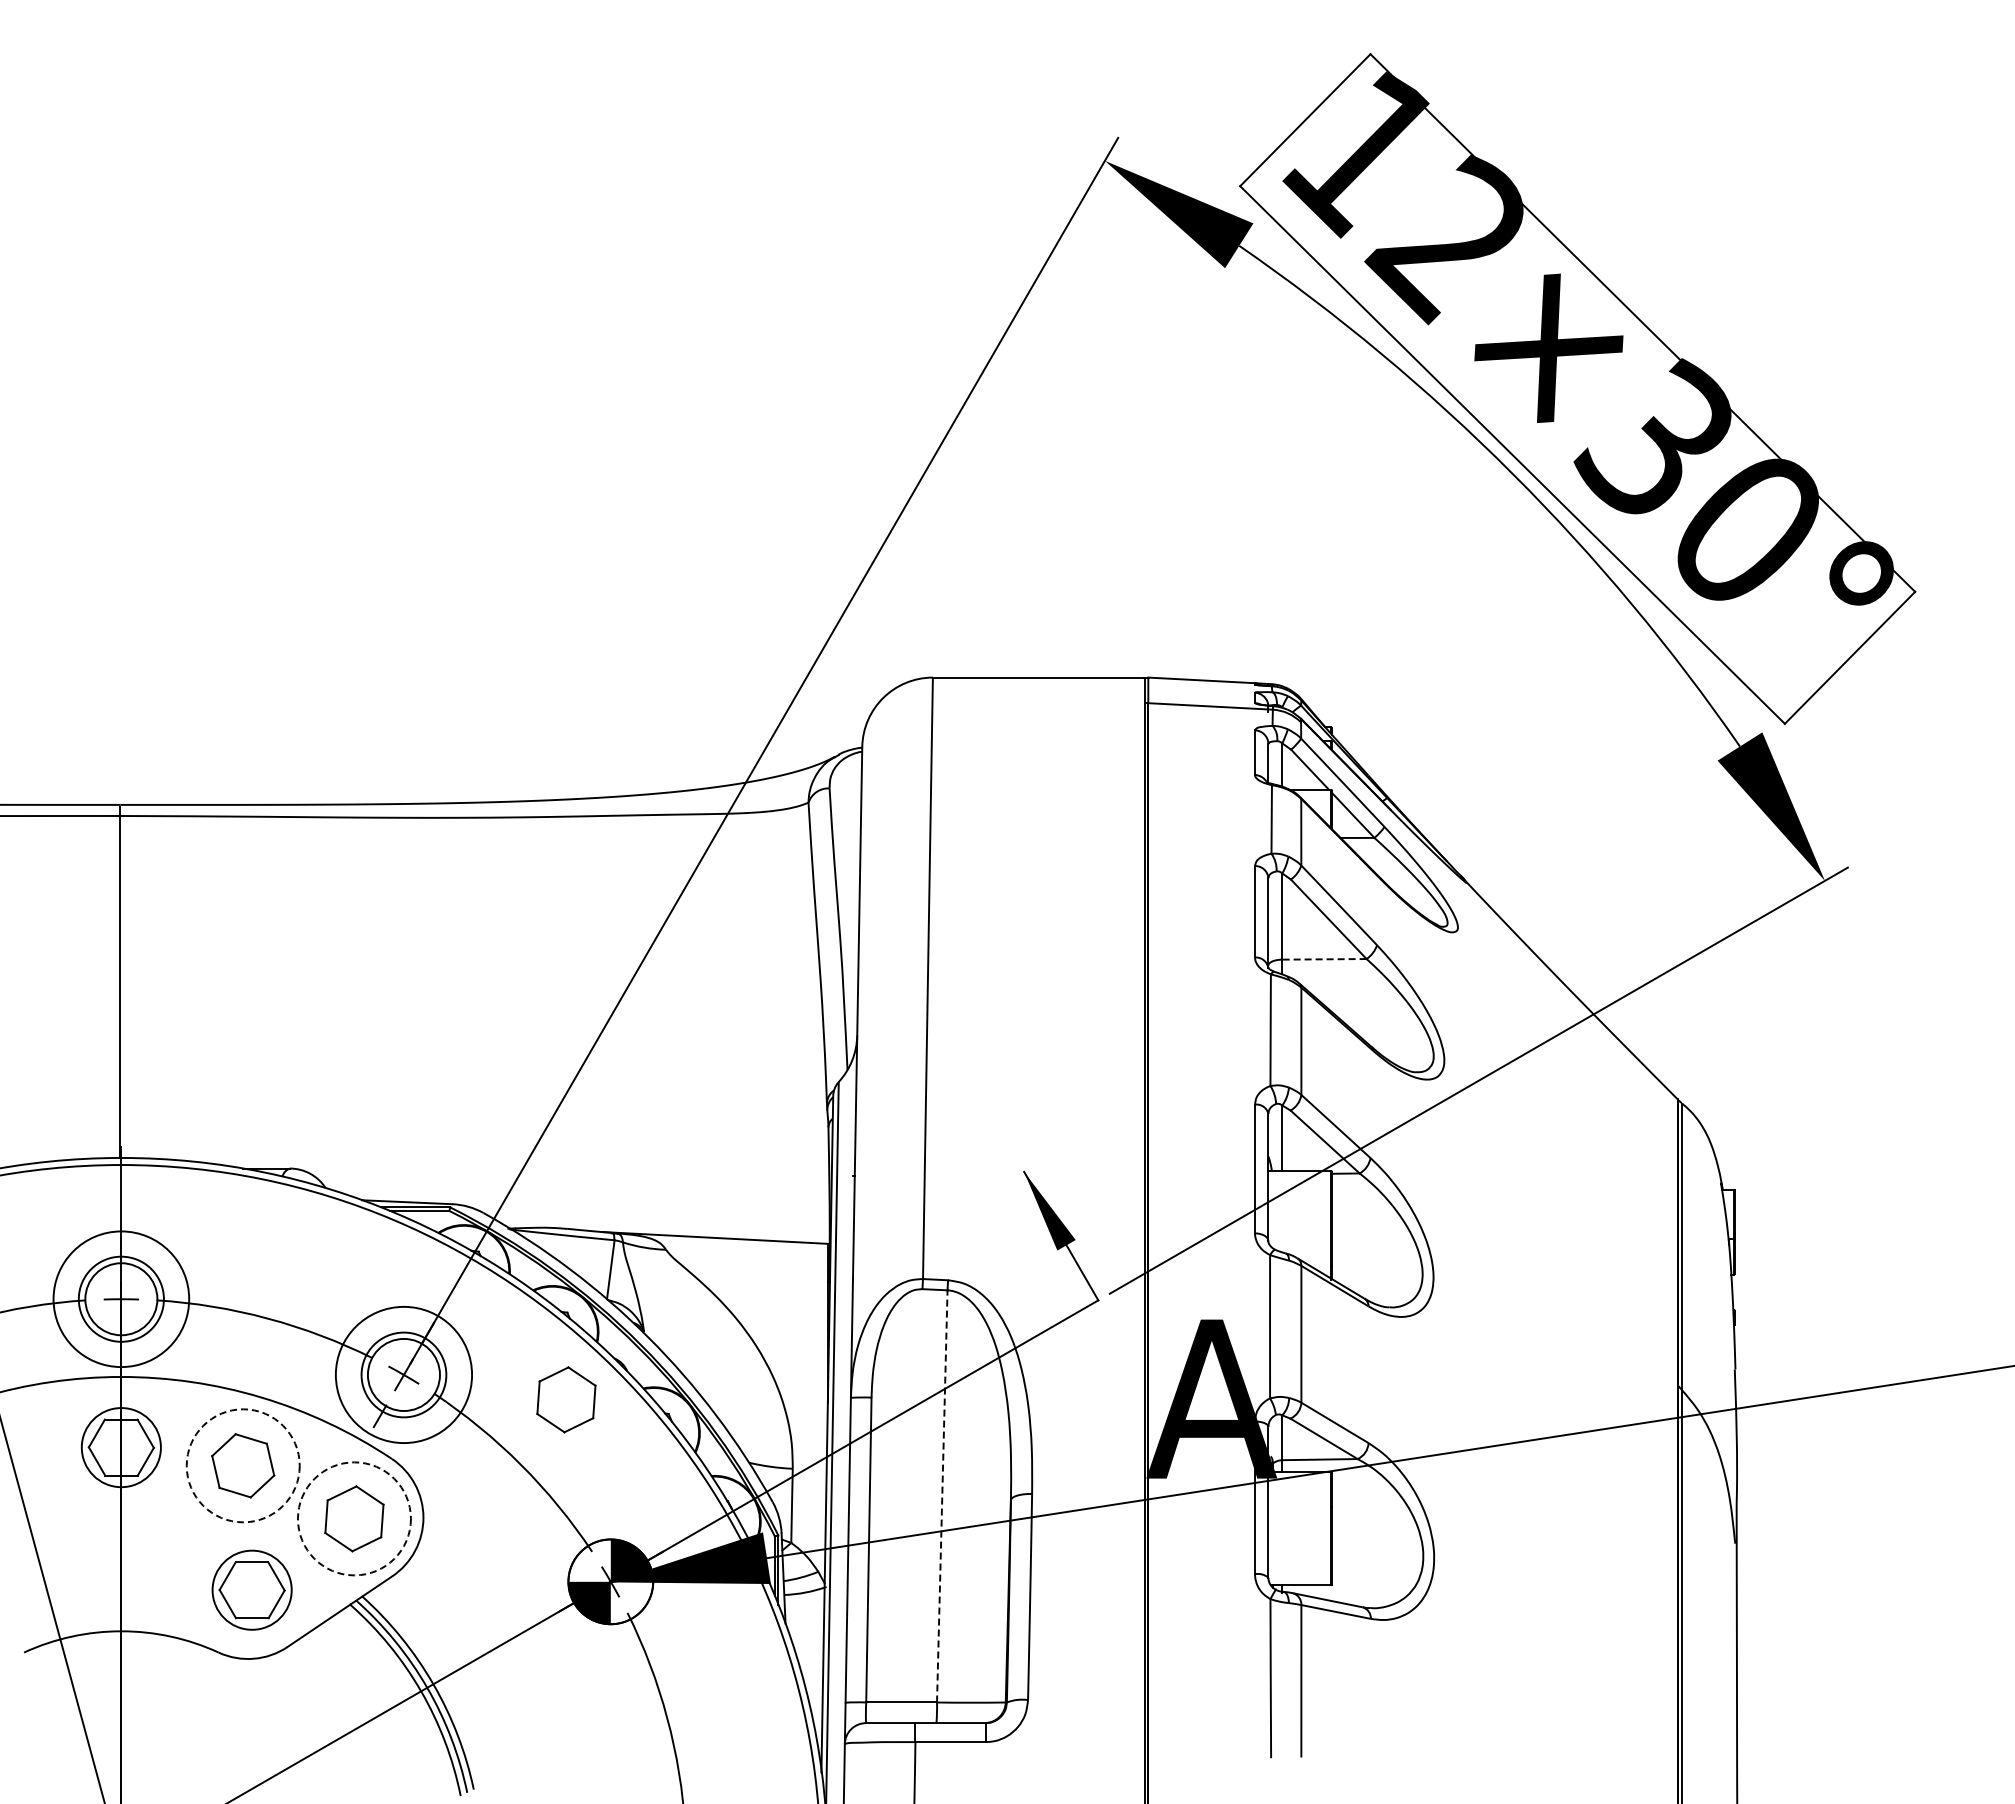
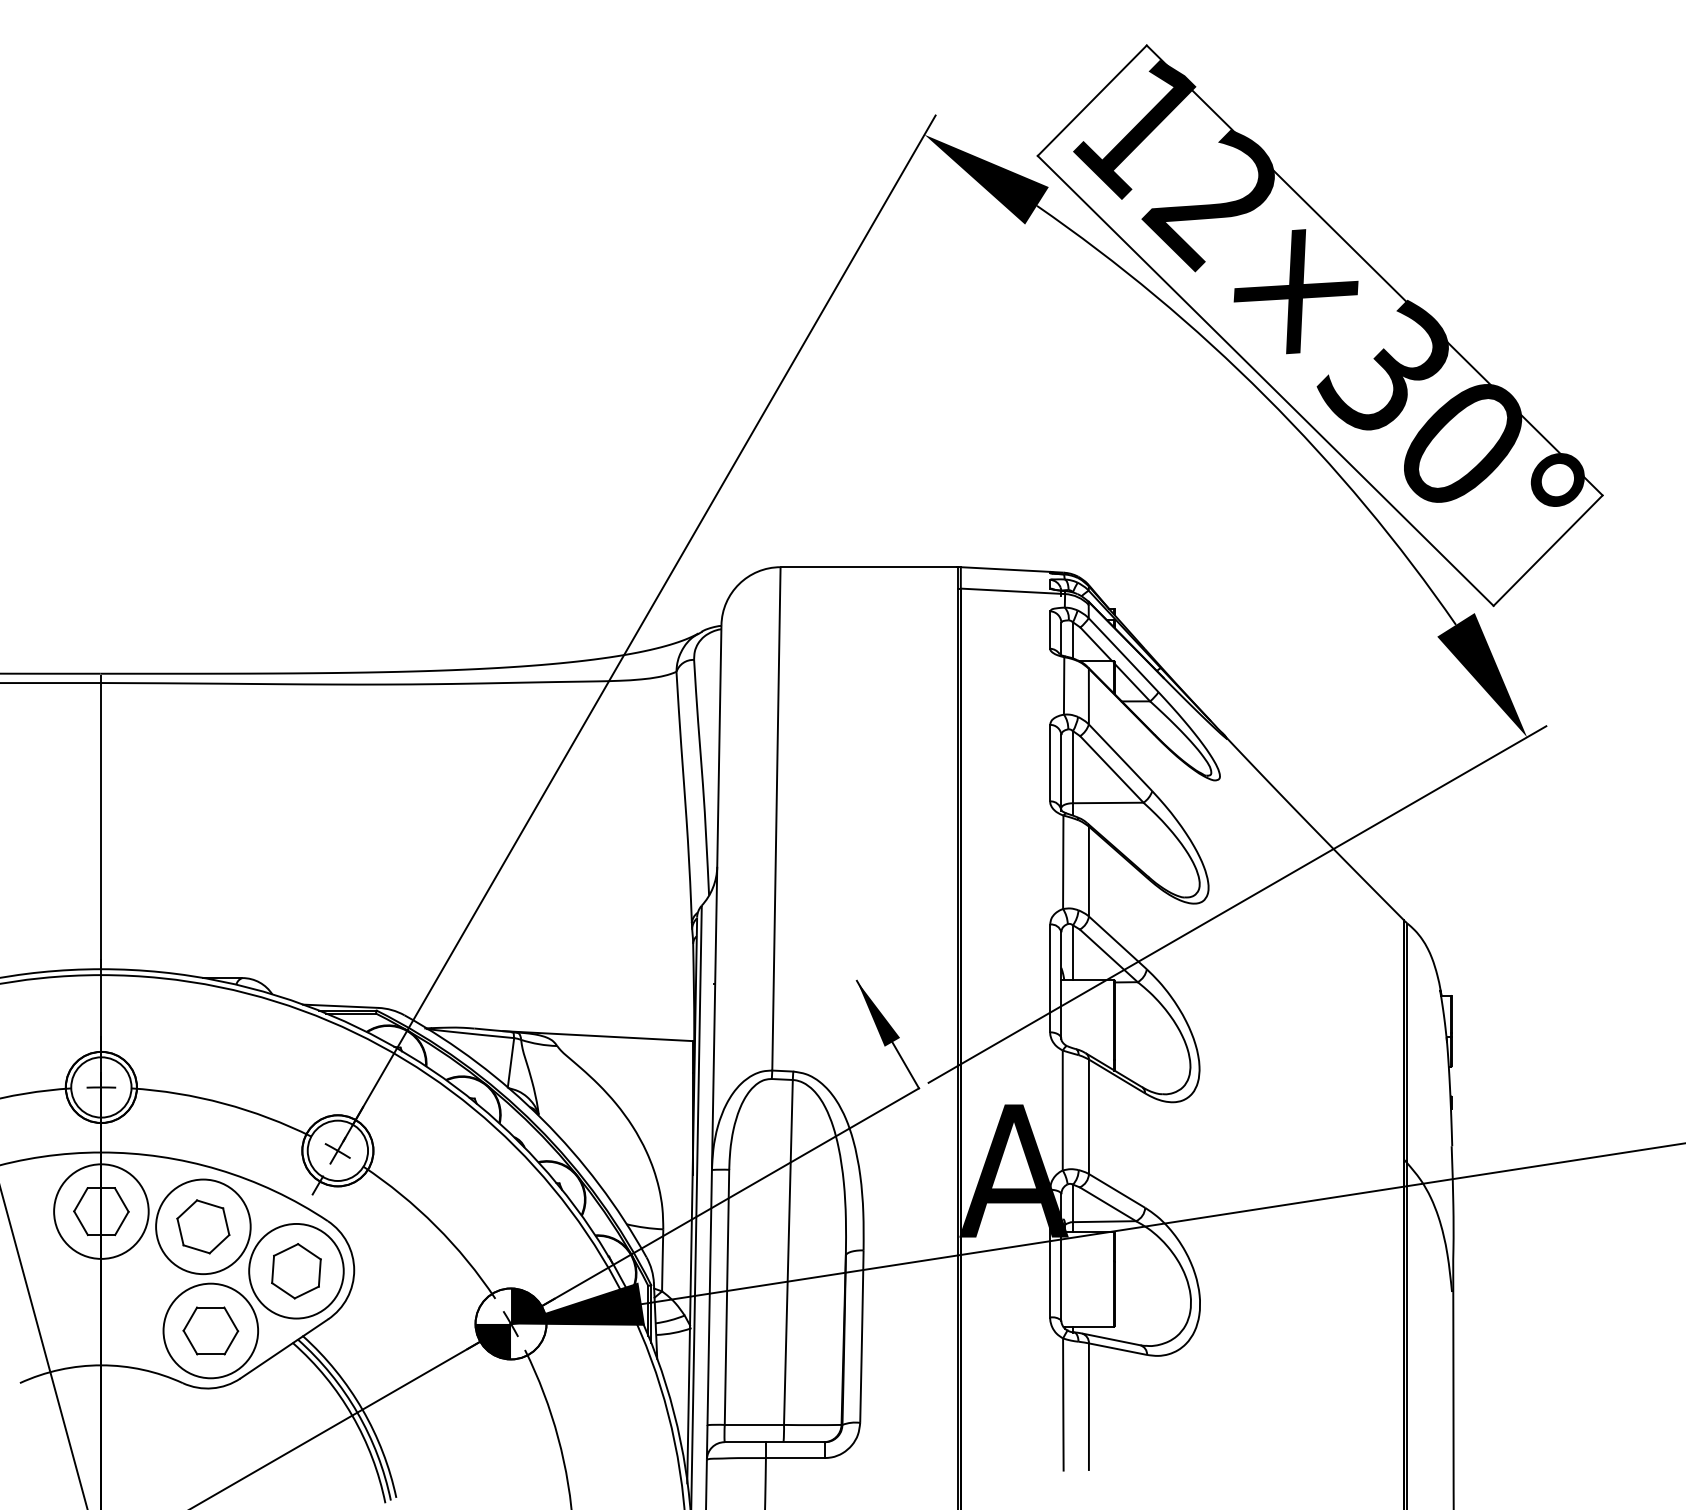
line: (1323, 959) -> (1107, 803), dashed -> solid
circle: (120, 1298) -> (100, 1086), size x0.62
circle: (403, 1374) -> (337, 1150), size x0.62
part: (566, 1399) -> (473, 1171), removed
circle: (120, 1447) -> (100, 1211), size x1.43
circle: (242, 1465) -> (202, 1226), dashed -> solid
line: (942, 1495) -> (788, 1251), dashed -> solid
circle: (353, 1518) -> (295, 1270), dashed -> solid
circle: (251, 1589) -> (210, 1330), size x1.43

